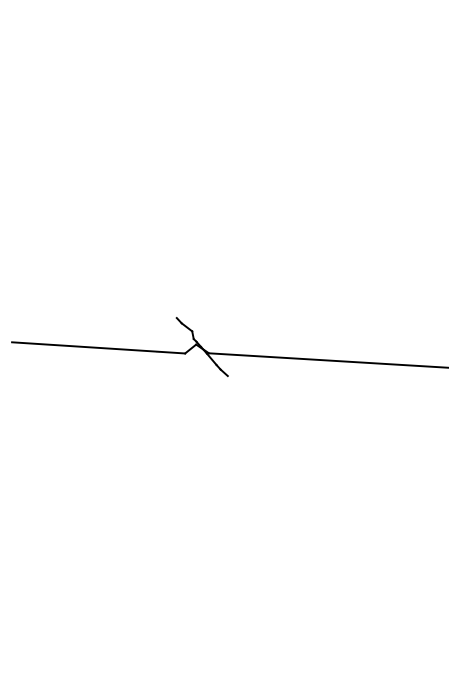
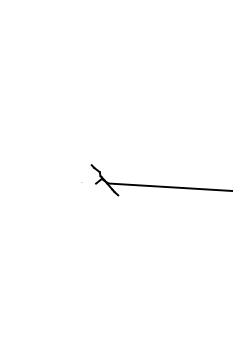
line: (99, 347) -> (51, 180), removed

